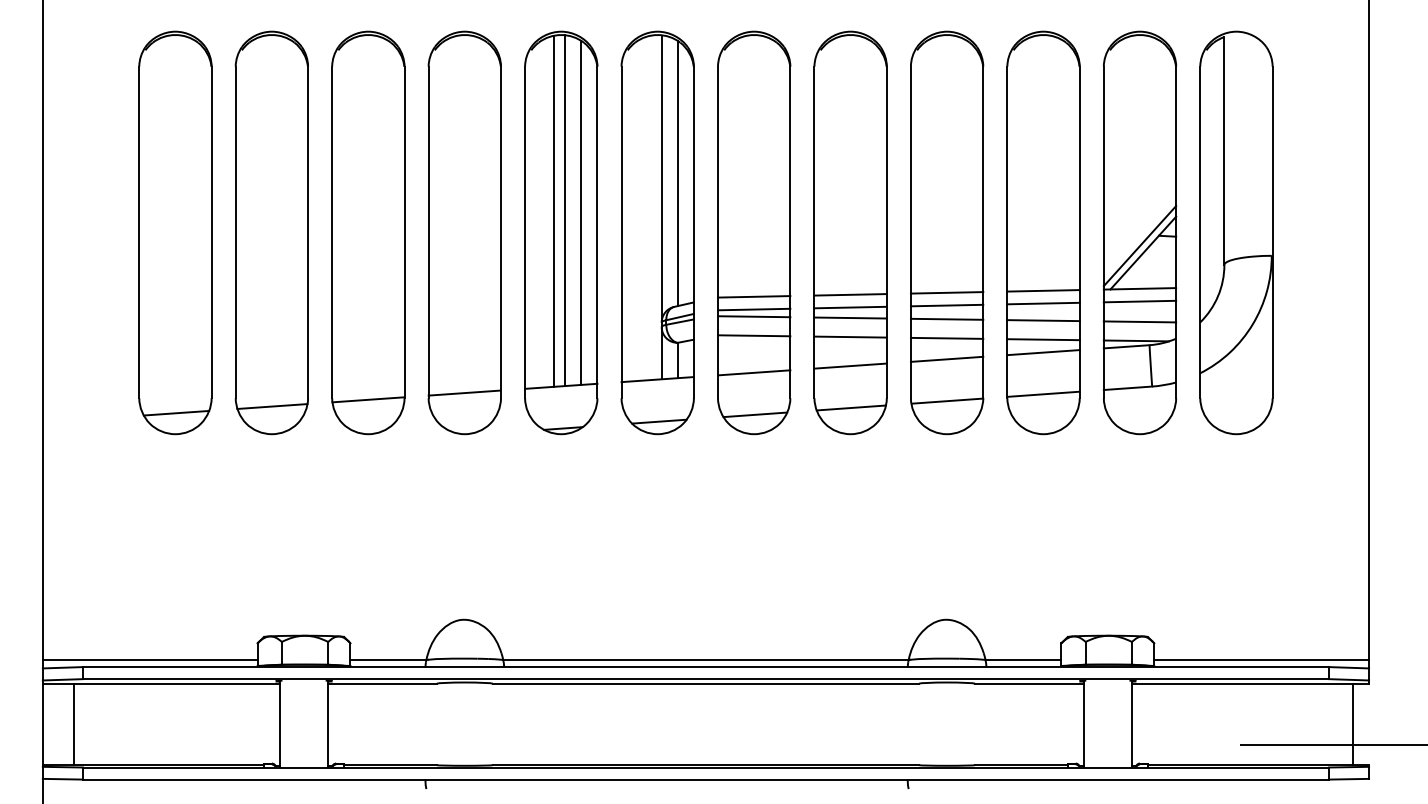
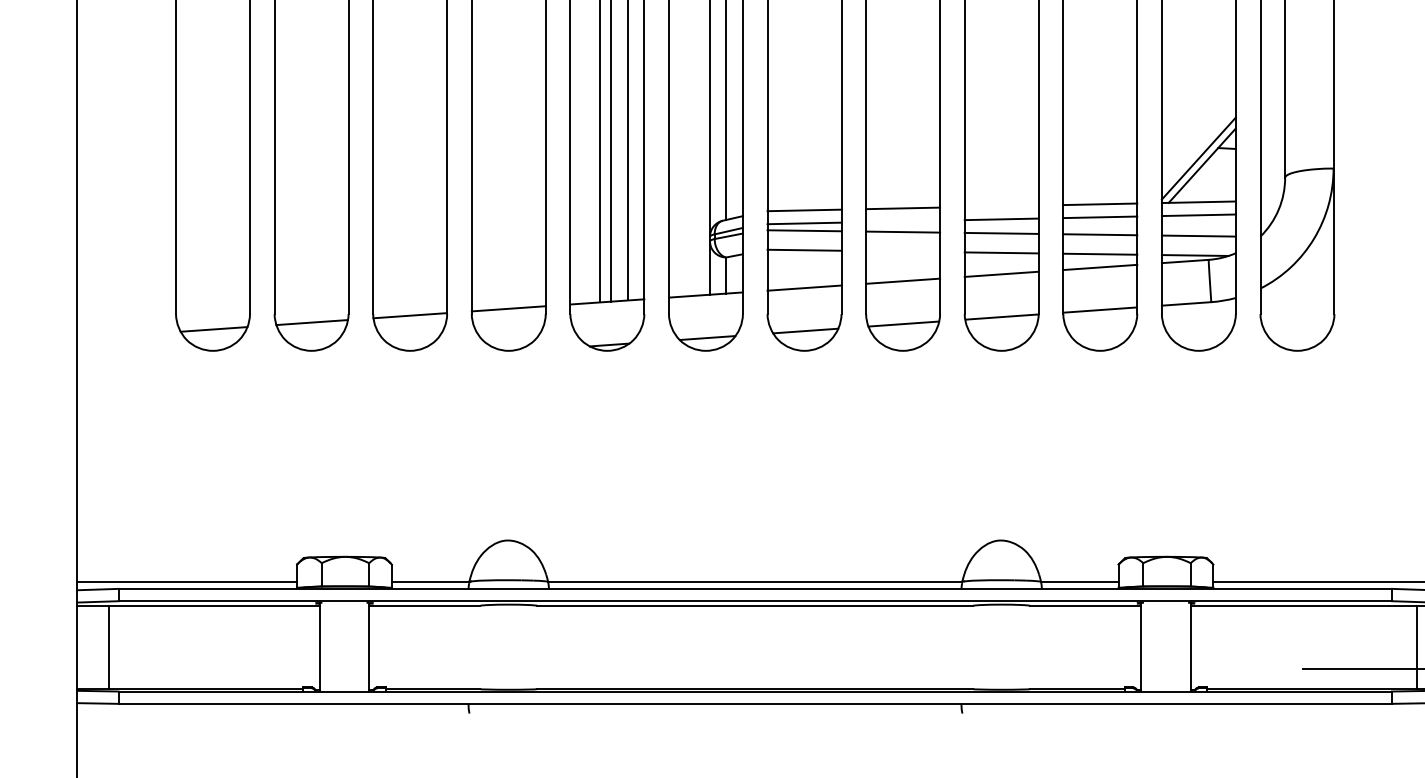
line: (946, 292) -> (1001, 206), removed
line: (850, 307) -> (902, 221), removed
line: (850, 336) -> (902, 250), removed

